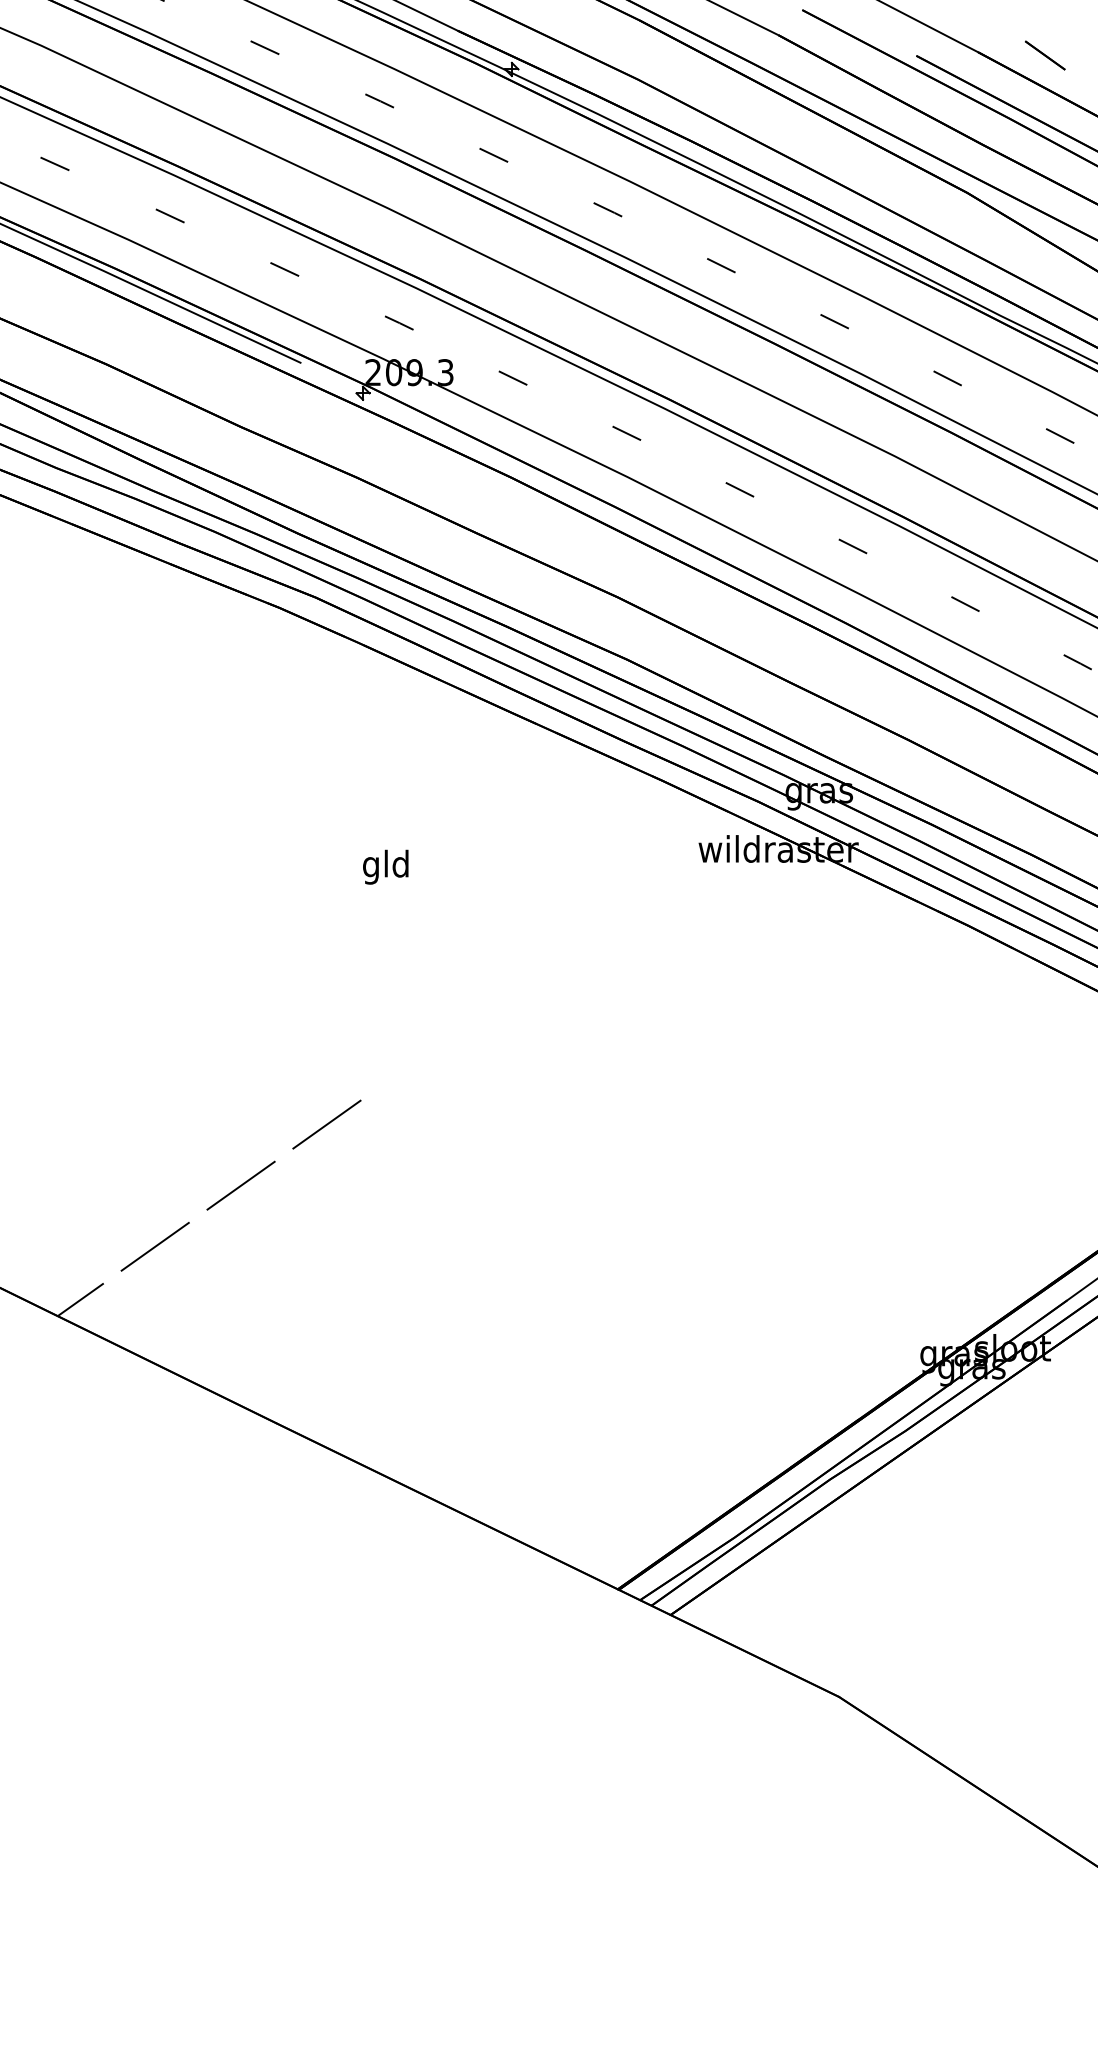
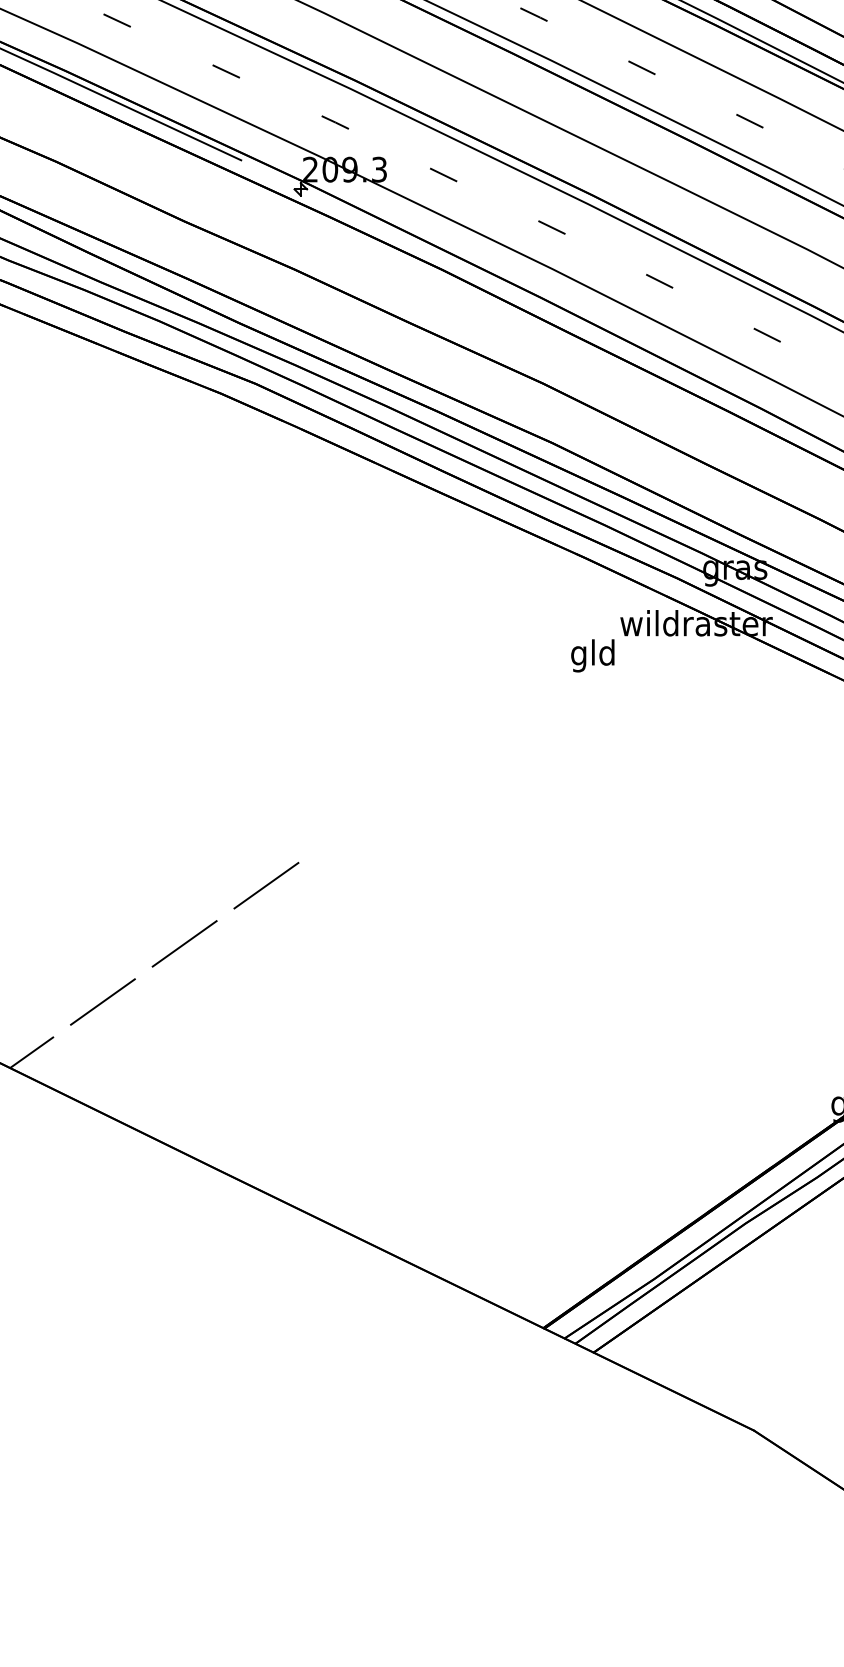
text: (385, 866) -> (592, 655), moved

